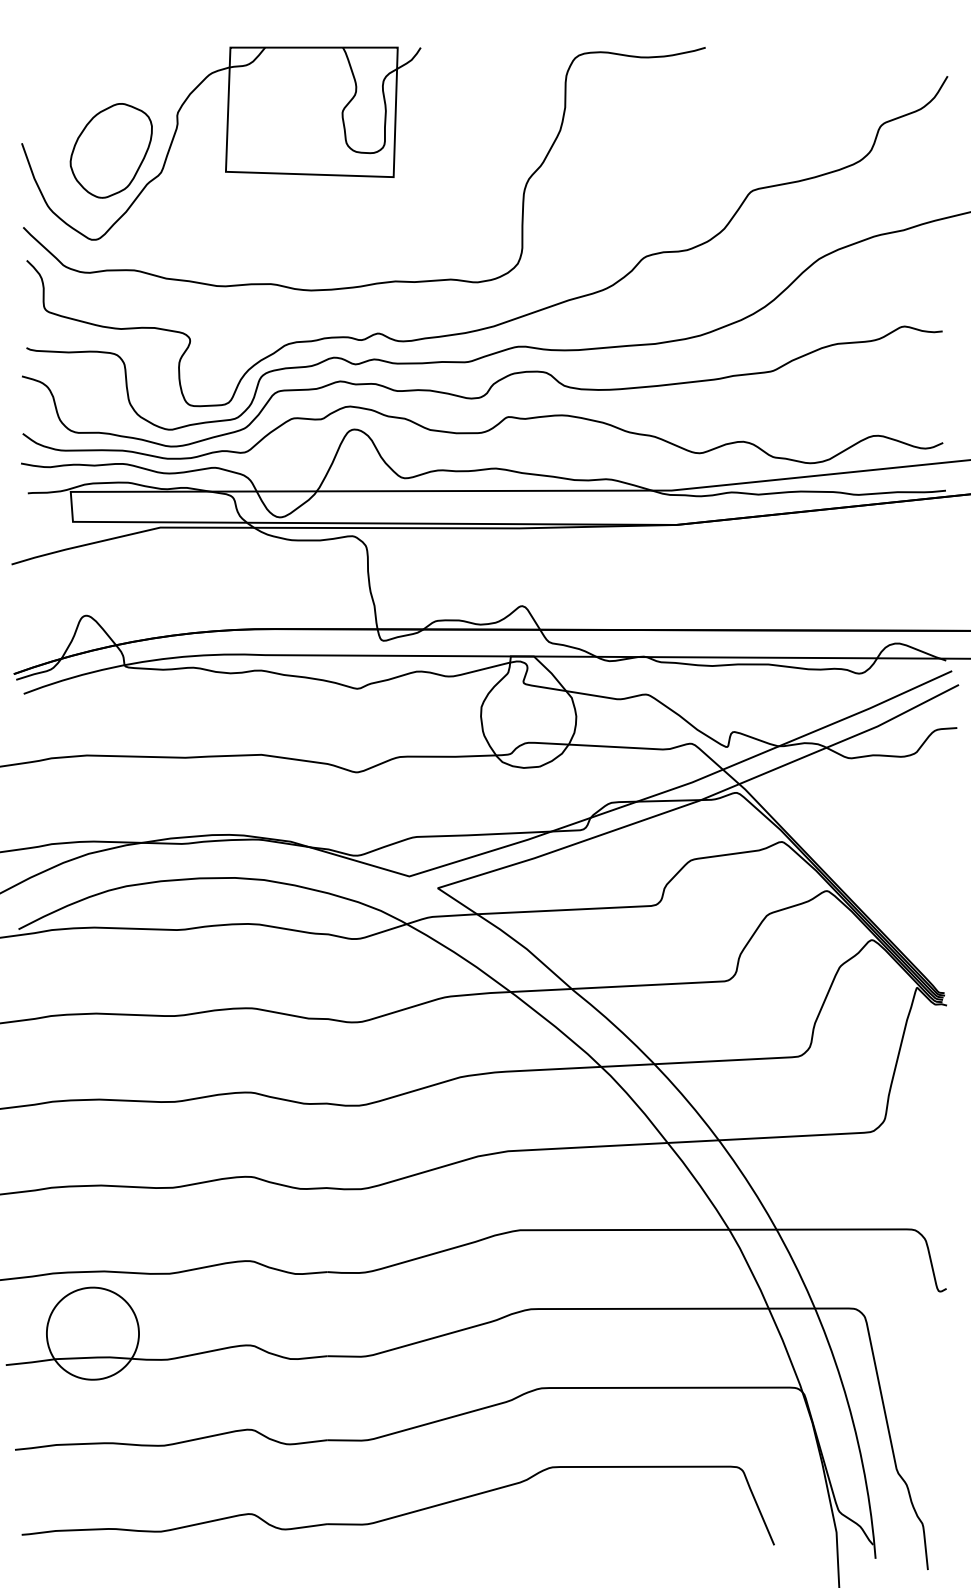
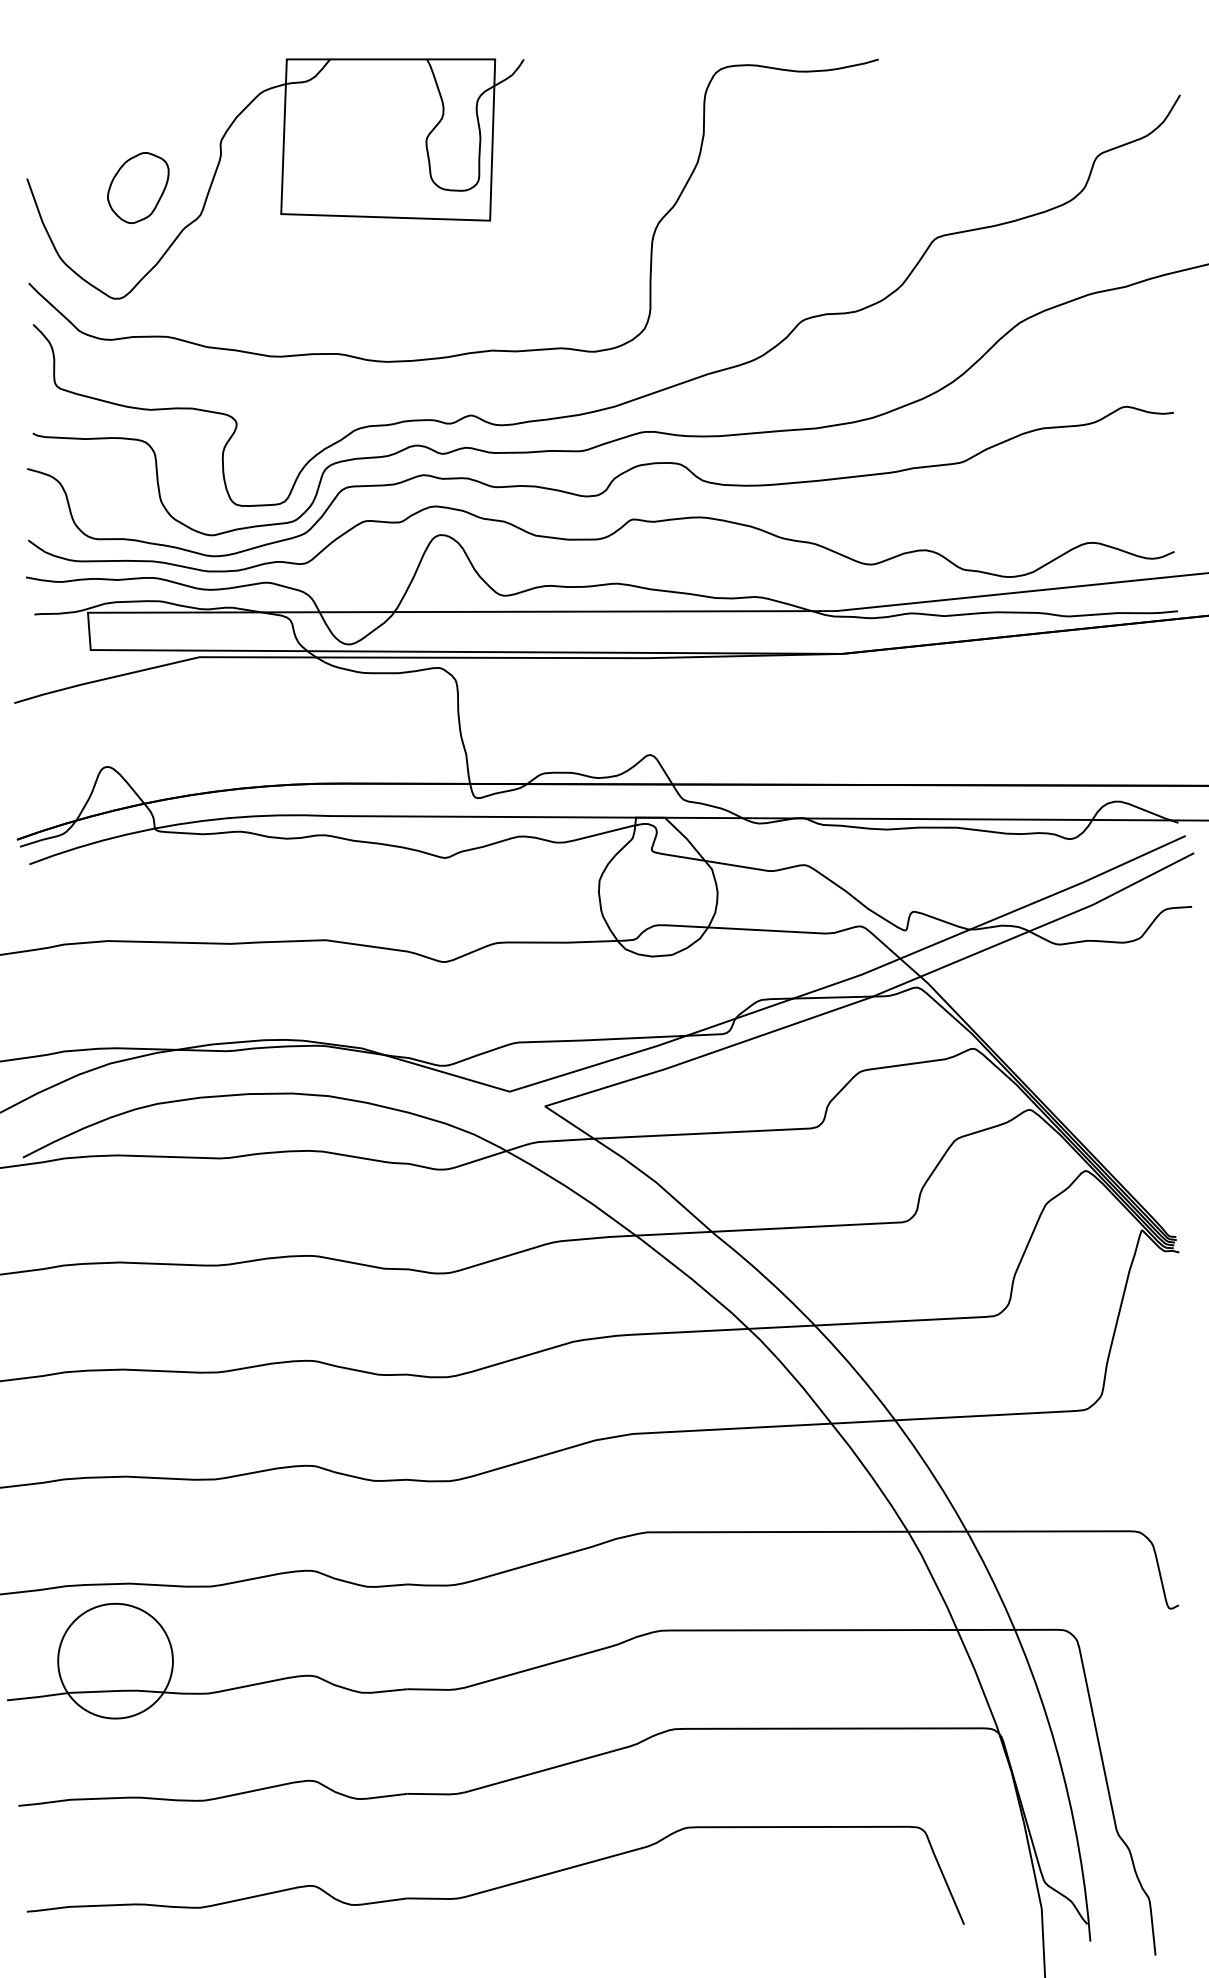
part: (110, 150) -> (137, 187), size x0.6

